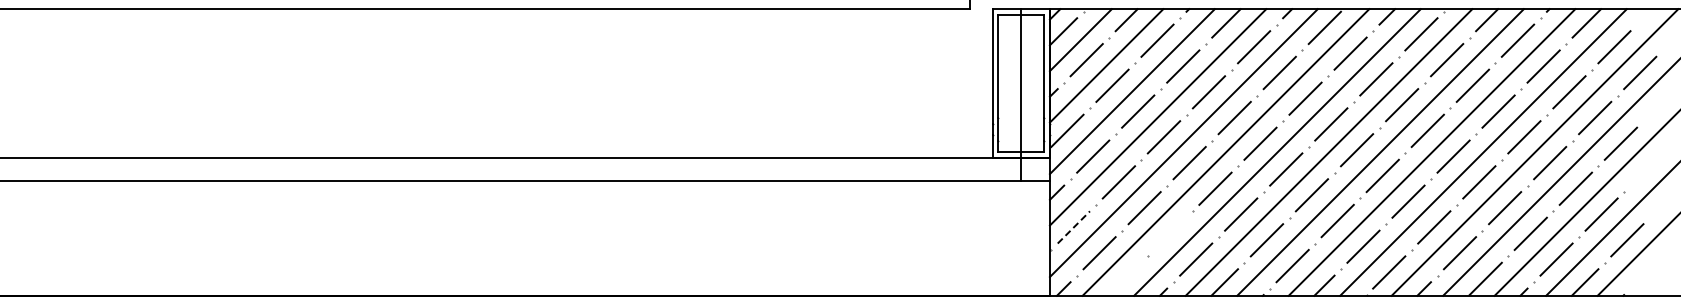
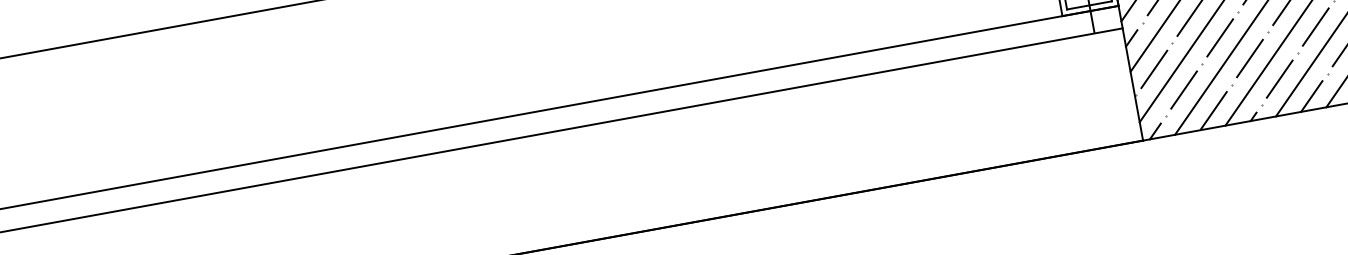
line: (1073, 227) -> (1153, 69), dashed -> solid
line: (1170, 233) -> (1249, 58), added
line: (1125, 278) -> (1213, 110), added

